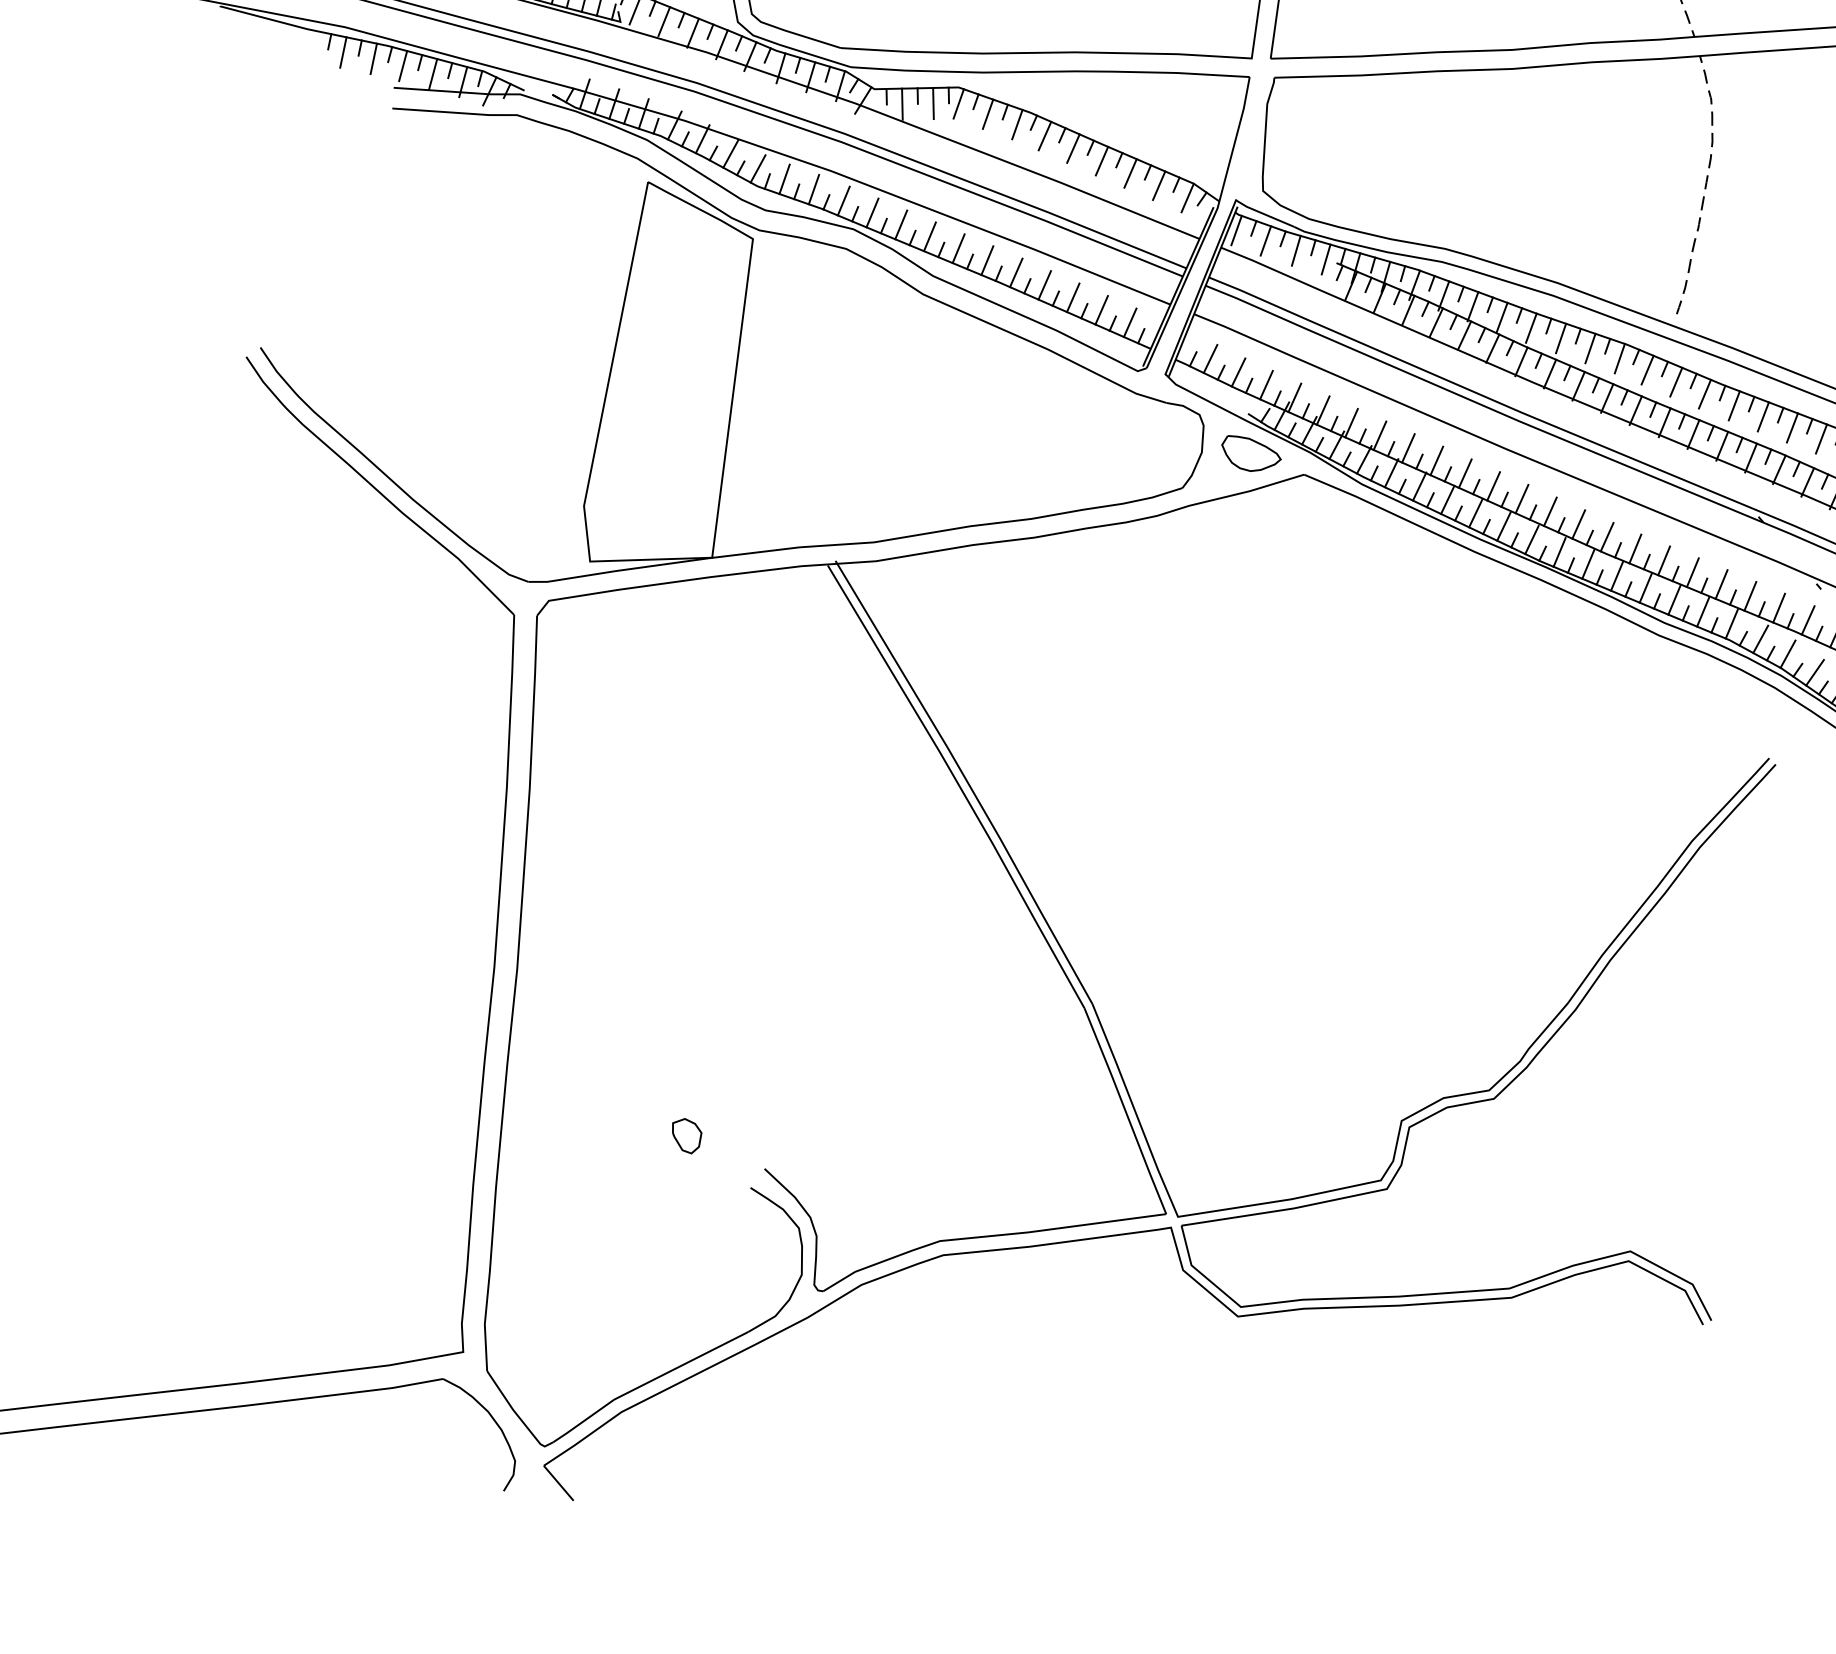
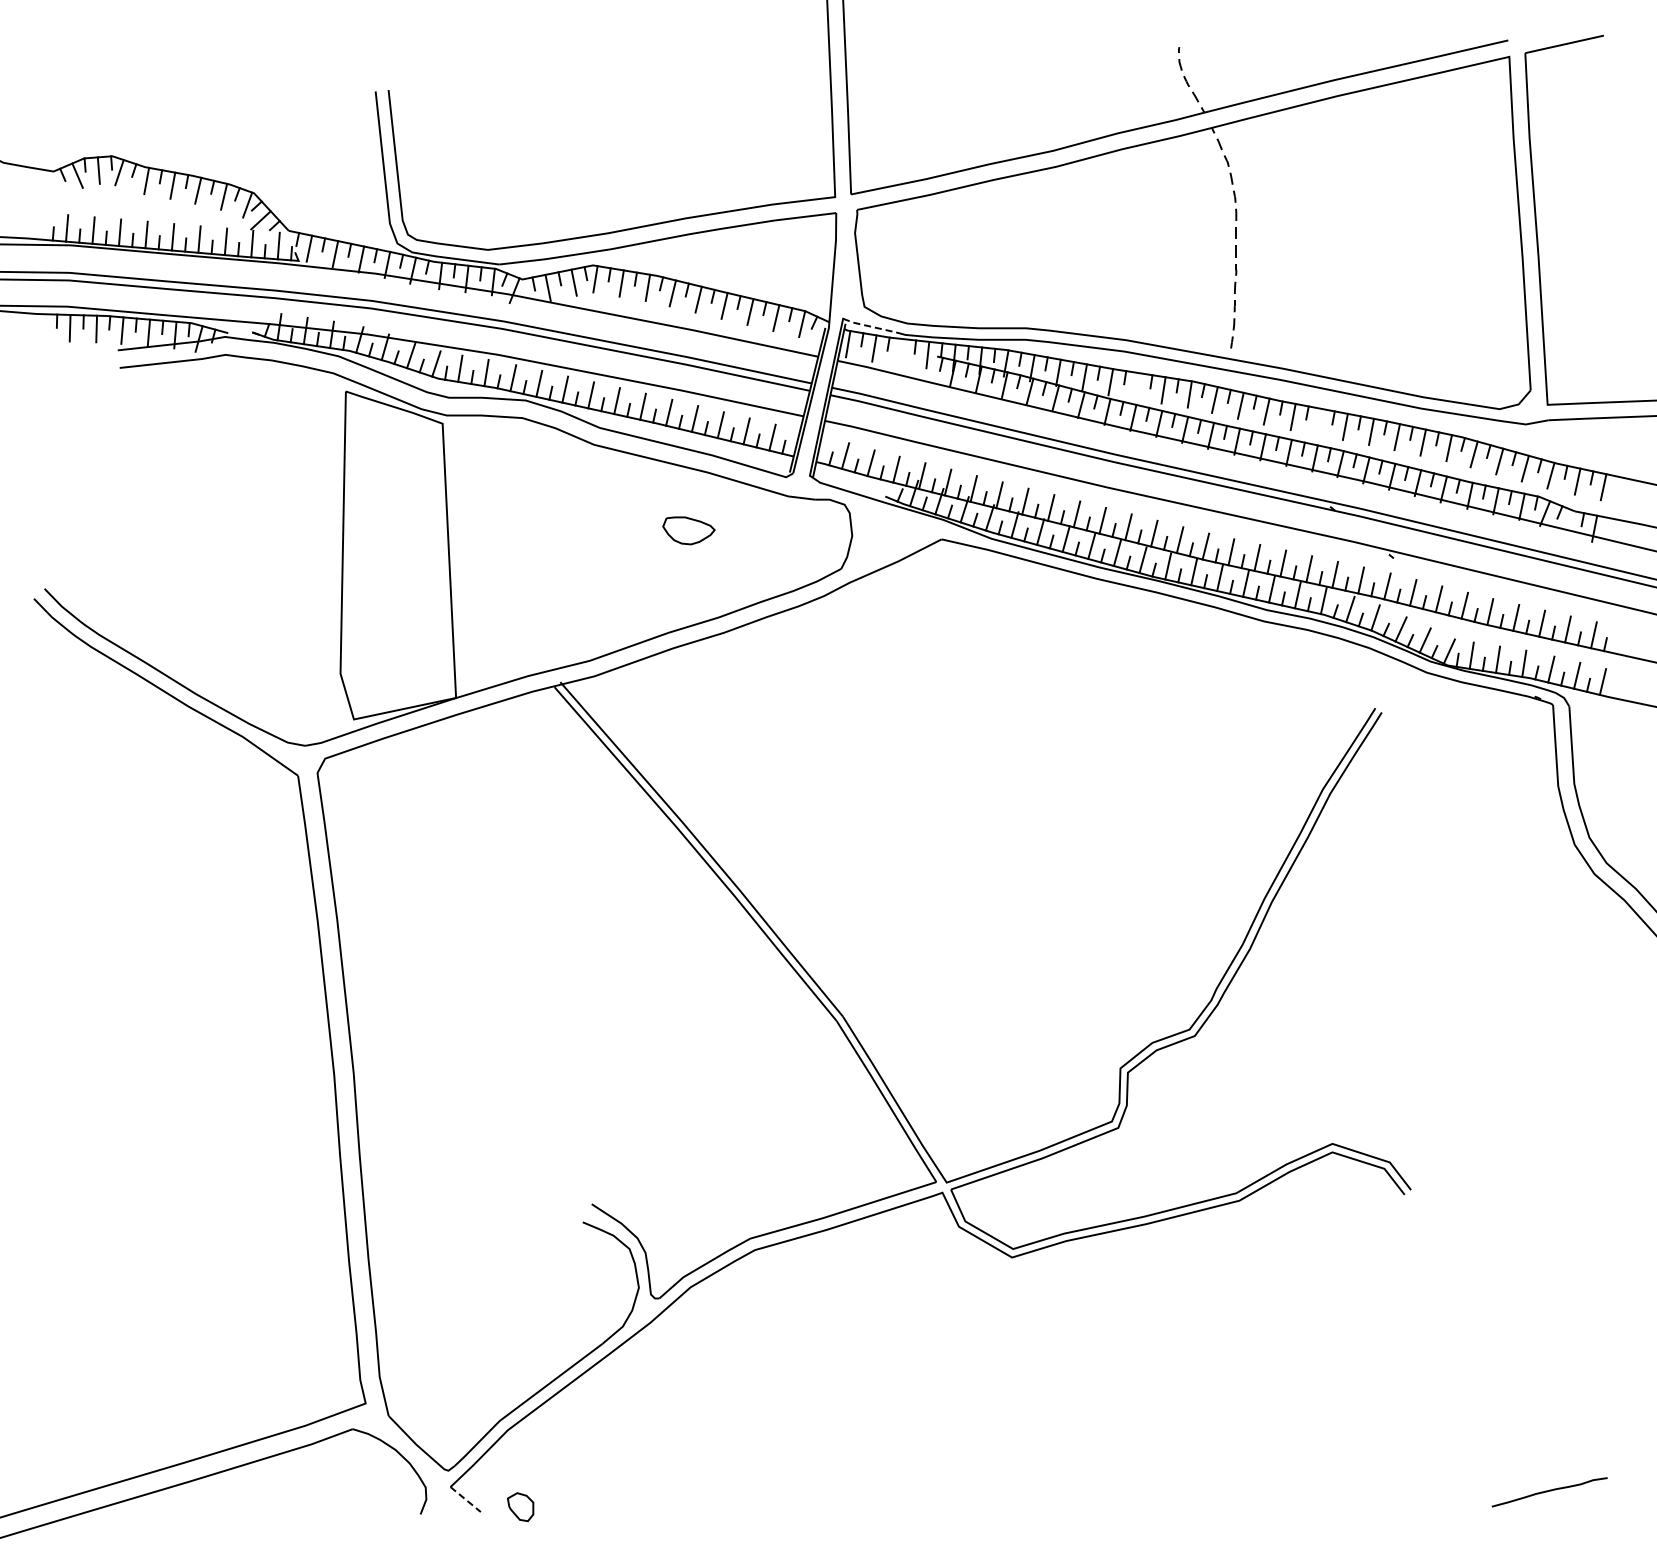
line: (1264, 214) -> (869, 326), solid -> dashed
line: (1296, 251) -> (901, 352), removed
line: (1561, 338) -> (1137, 386), removed
line: (1762, 416) -> (1318, 421), removed
part: (1250, 454) -> (688, 530), moved
part: (685, 1136) -> (520, 1507), moved
line: (558, 1483) -> (465, 1499), solid -> dashed

